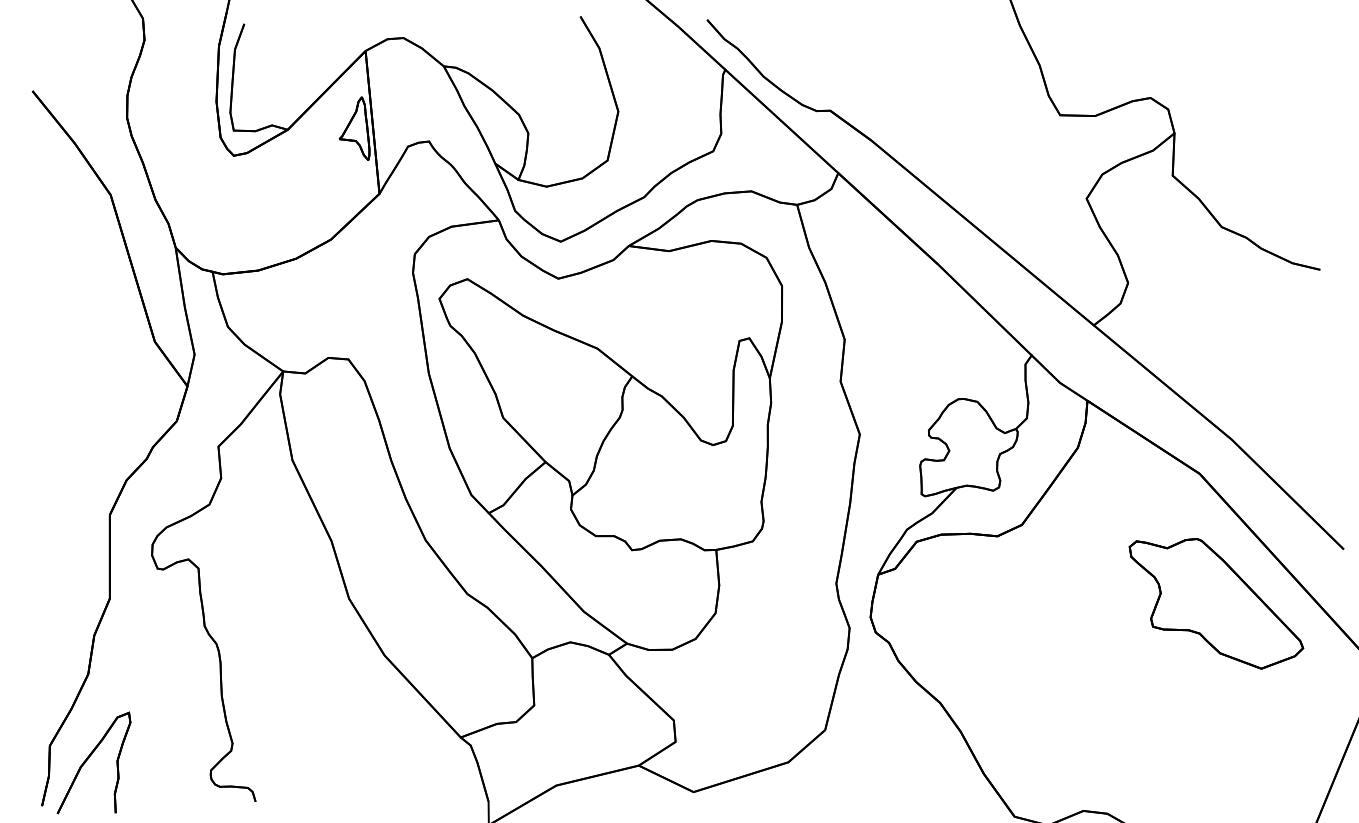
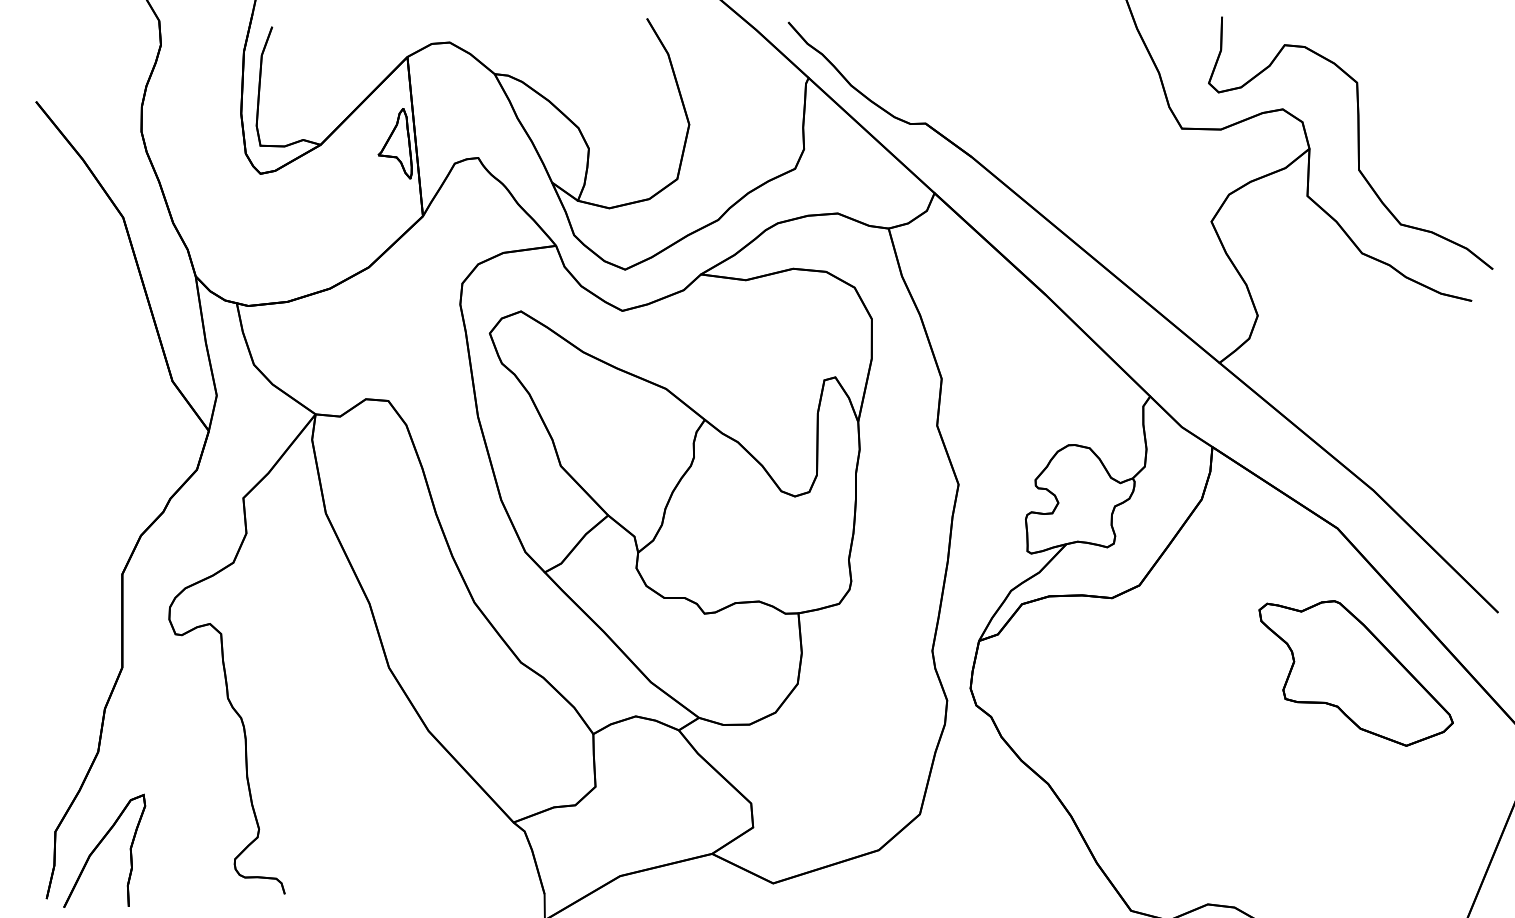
part: (1211, 128) -> (1350, 143), added

